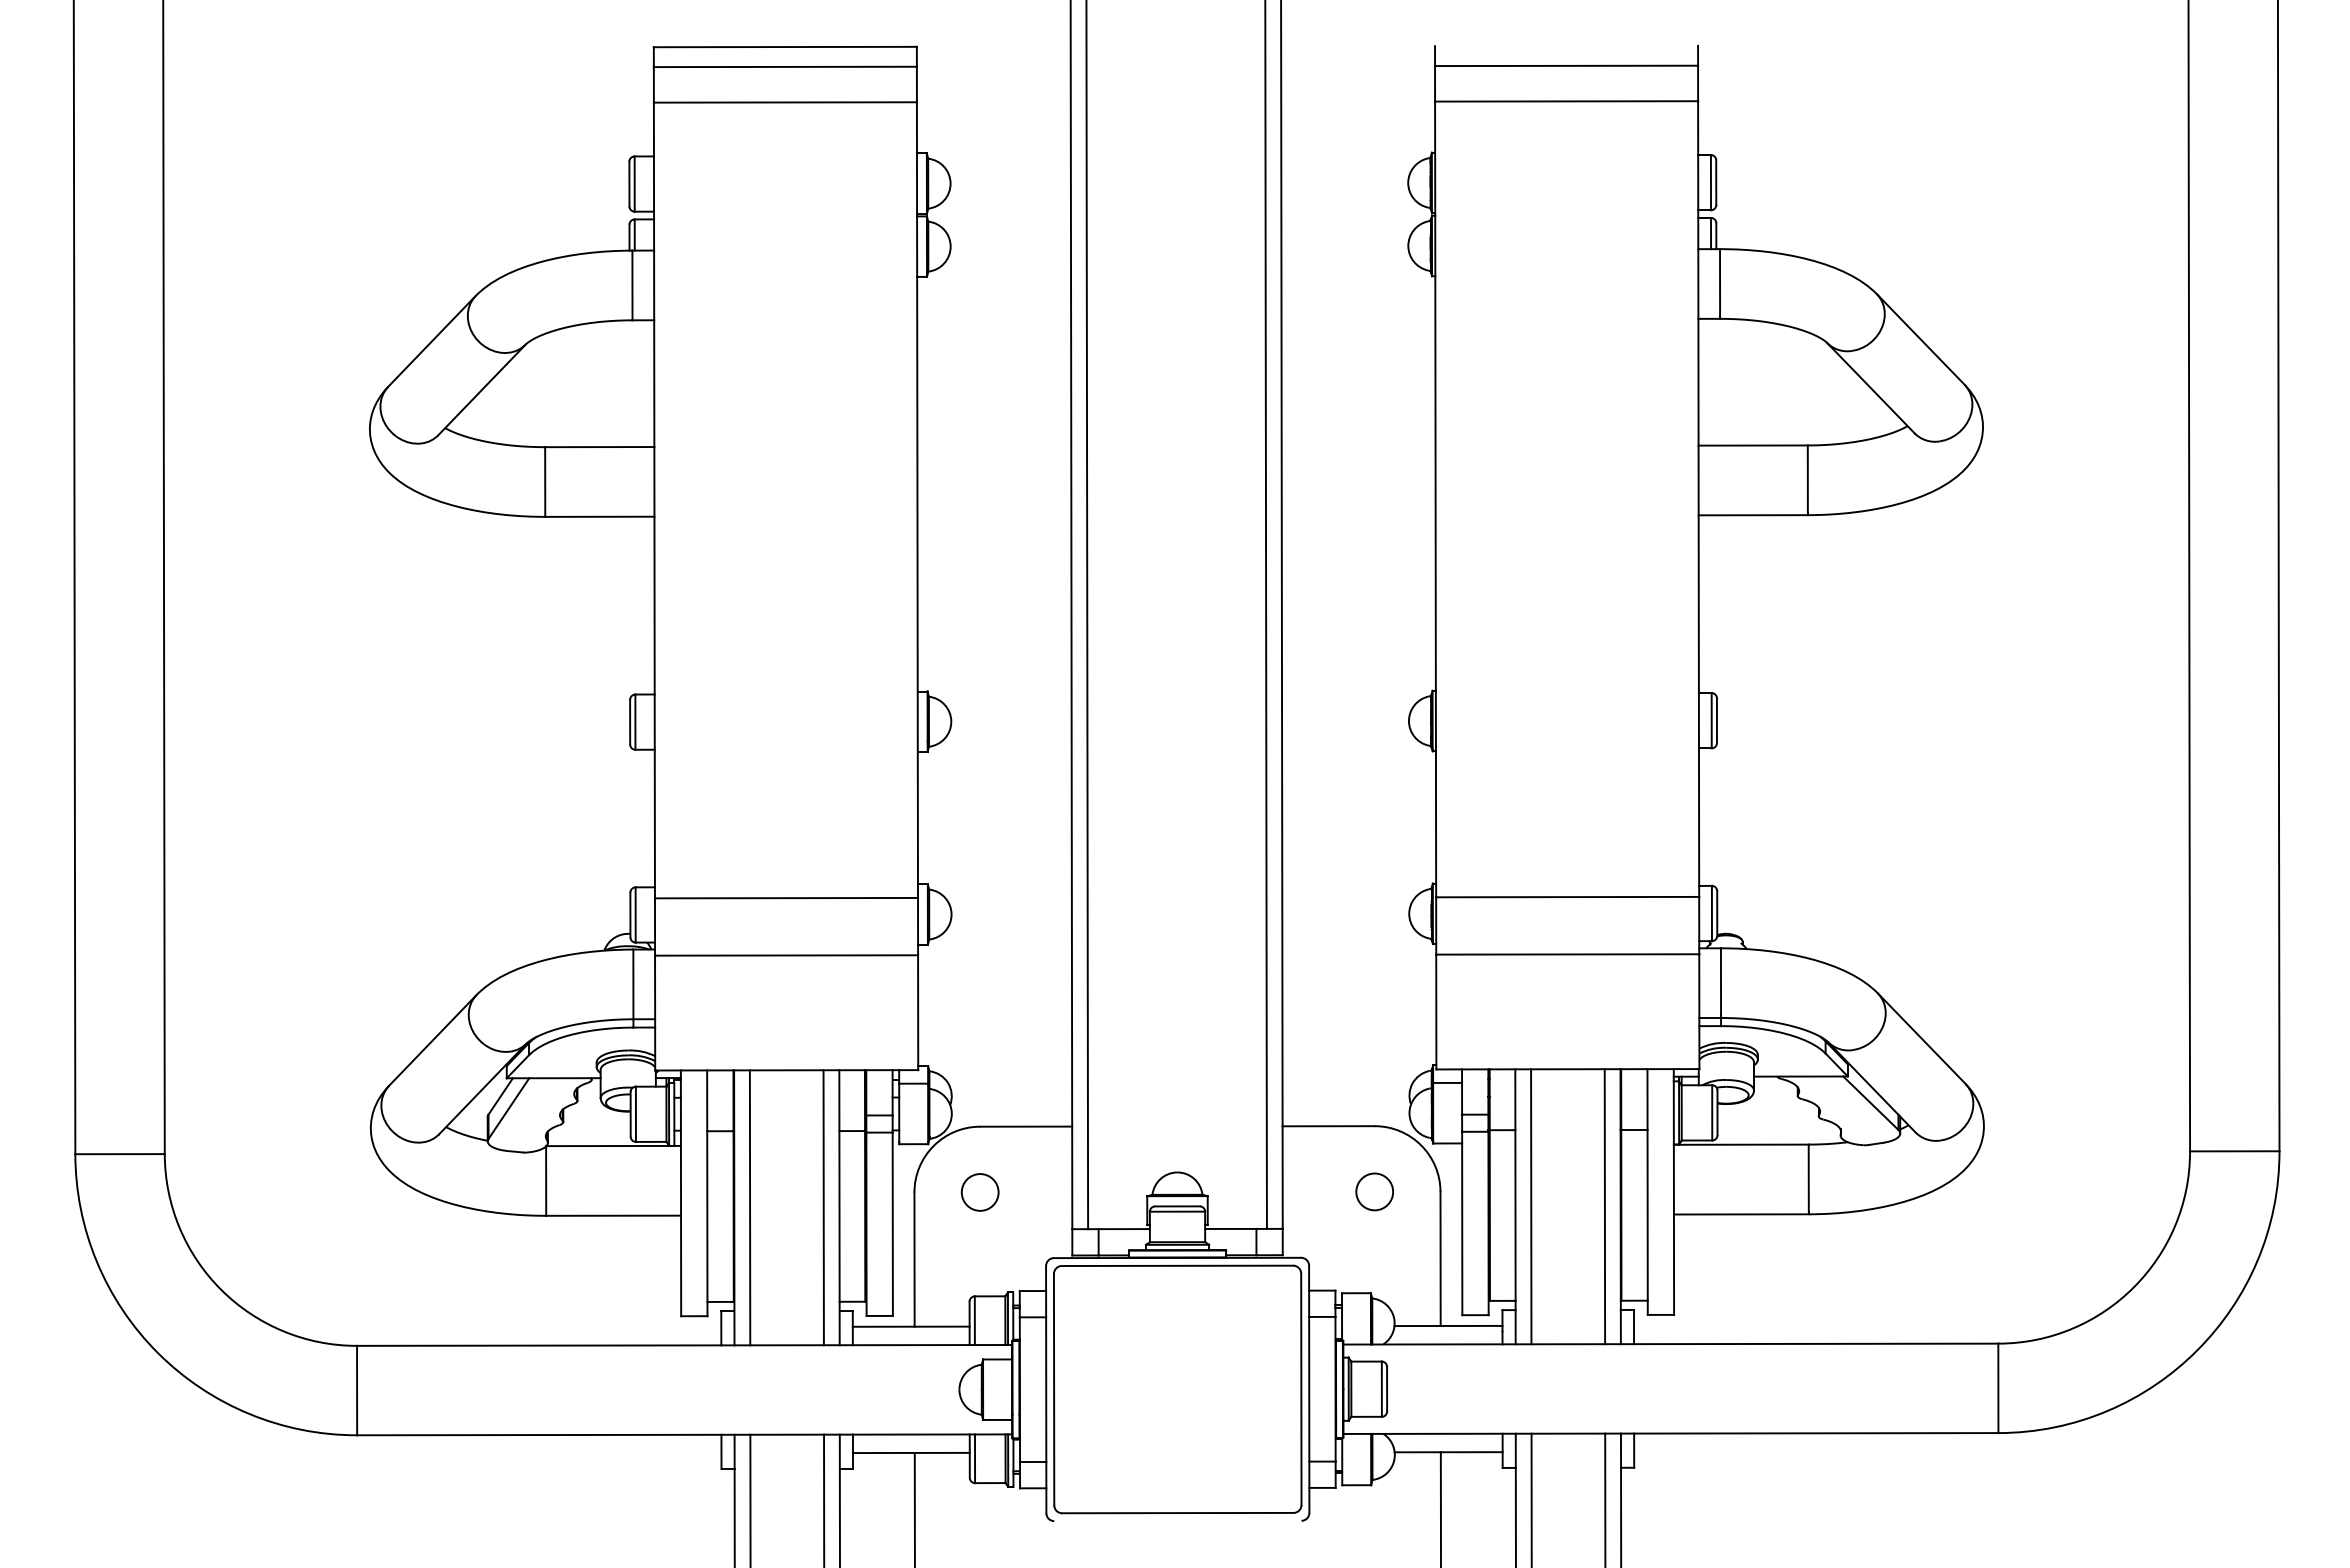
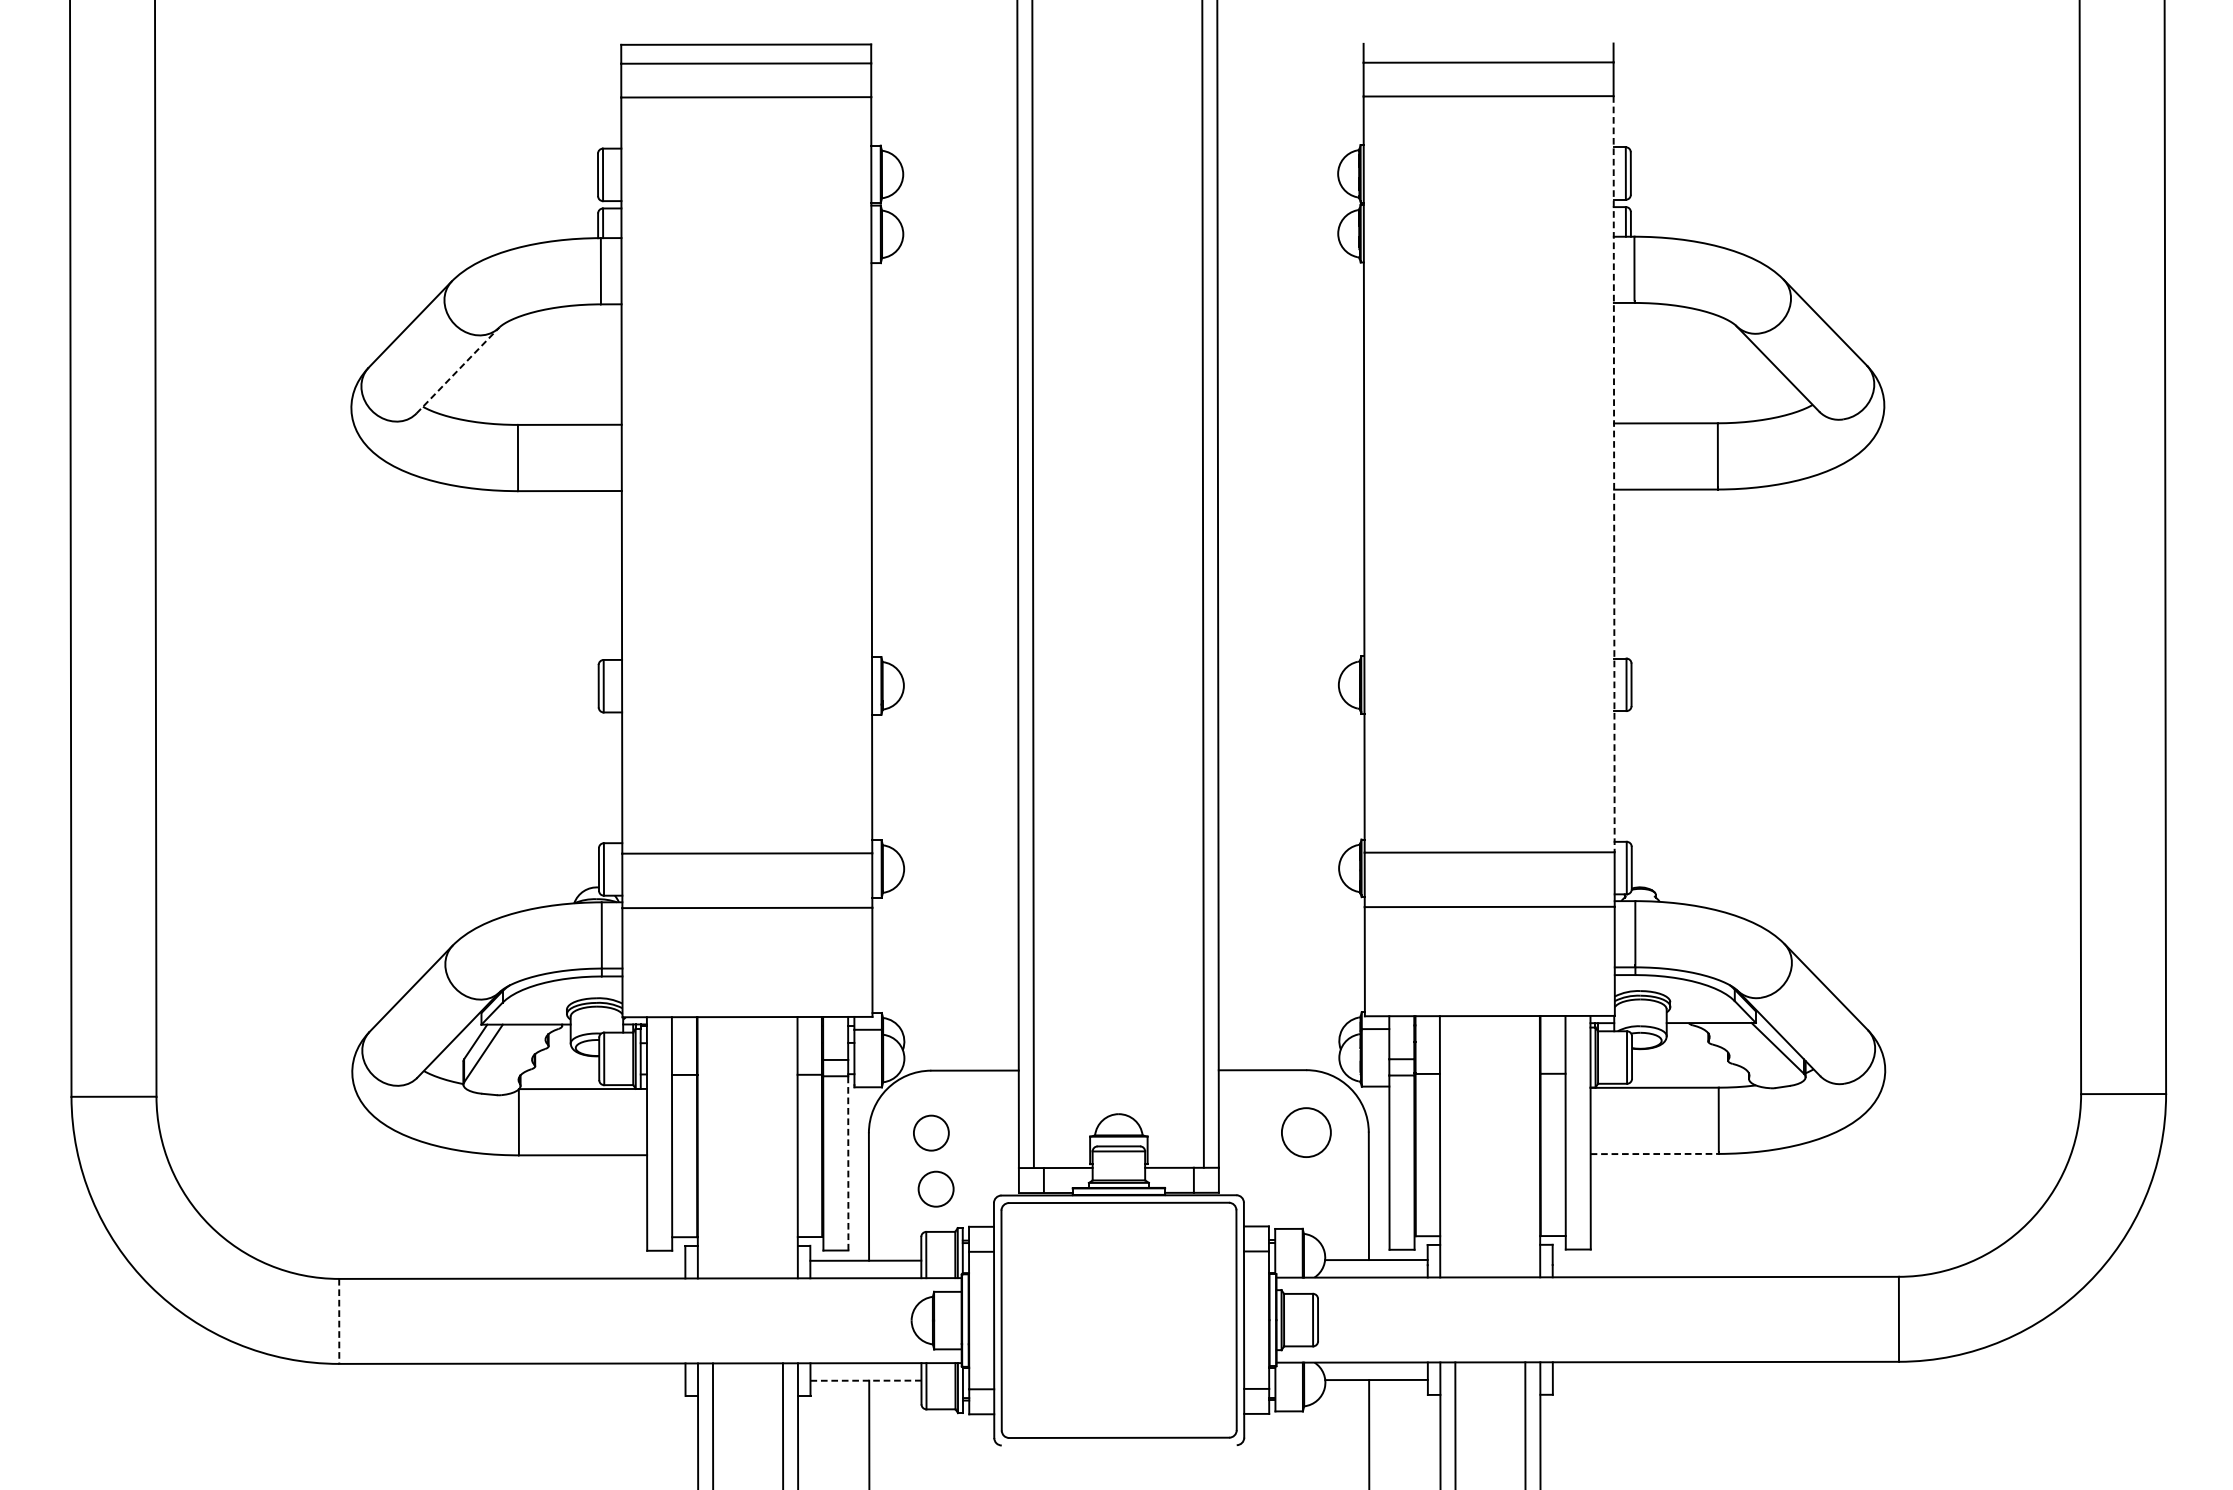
line: (481, 390) -> (457, 371), solid -> dashed
line: (1698, 499) -> (1613, 474), solid -> dashed
circle: (1374, 1191) -> (1306, 1132), size x1.4
line: (1531, 1206) -> (1455, 1146), removed
line: (1604, 1206) -> (1524, 1146), removed
line: (749, 1207) -> (712, 1147), removed
line: (823, 1207) -> (782, 1147), removed
line: (1741, 1214) -> (1654, 1154), solid -> dashed
line: (892, 1224) -> (848, 1163), solid -> dashed
circle: (984, 1251) -> (935, 1189), added
line: (357, 1390) -> (339, 1321), solid -> dashed
line: (911, 1452) -> (866, 1380), solid -> dashed

